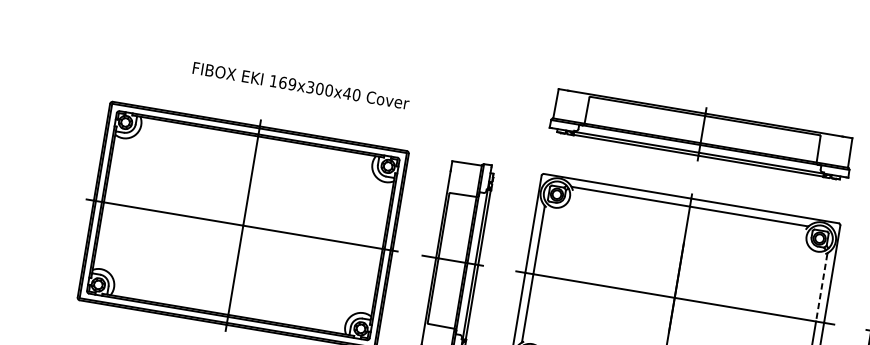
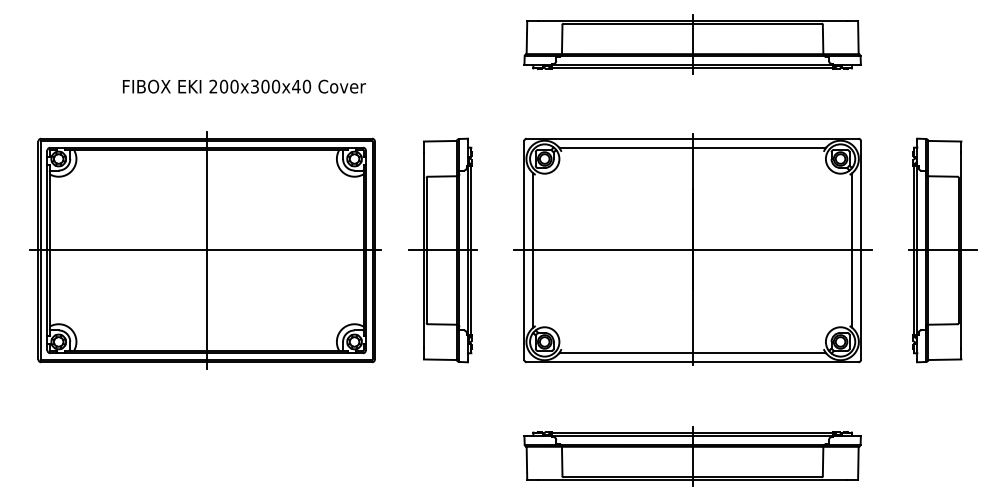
text: (282, 82) -> (223, 86), 169x300x40 -> 200x300x40
part: (701, 134) -> (692, 44), moved
line: (821, 287) -> (851, 212), dashed -> solid

